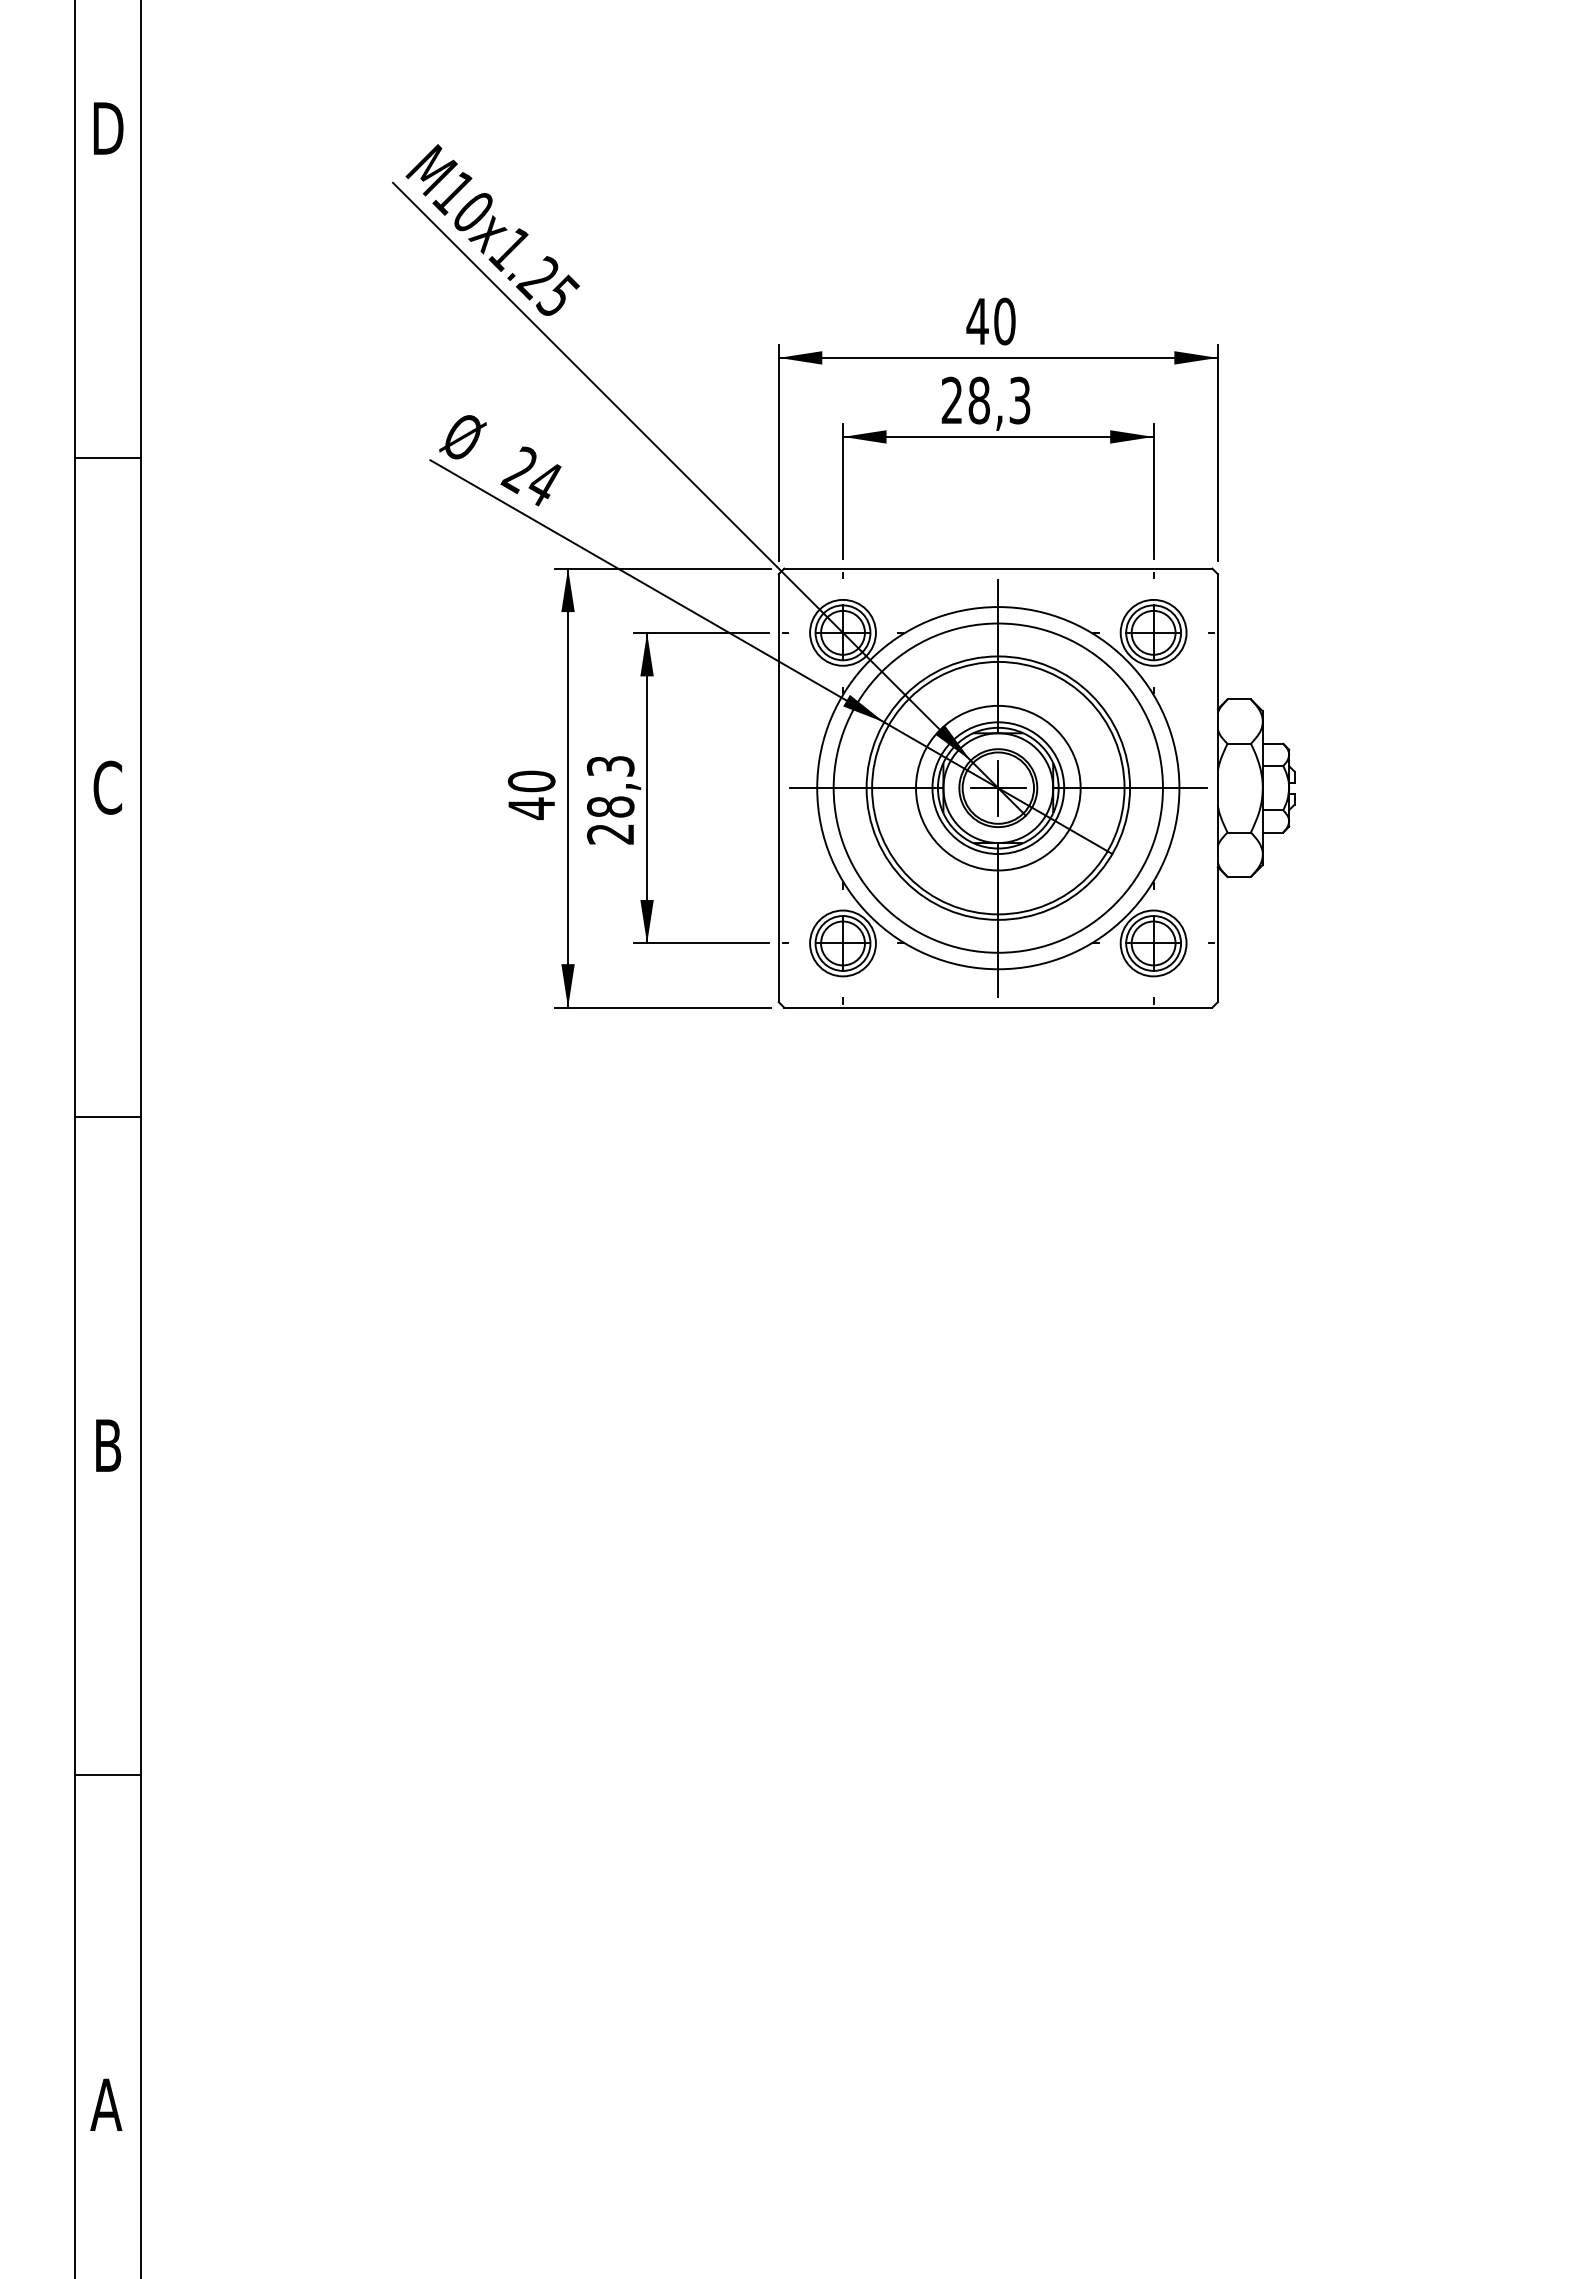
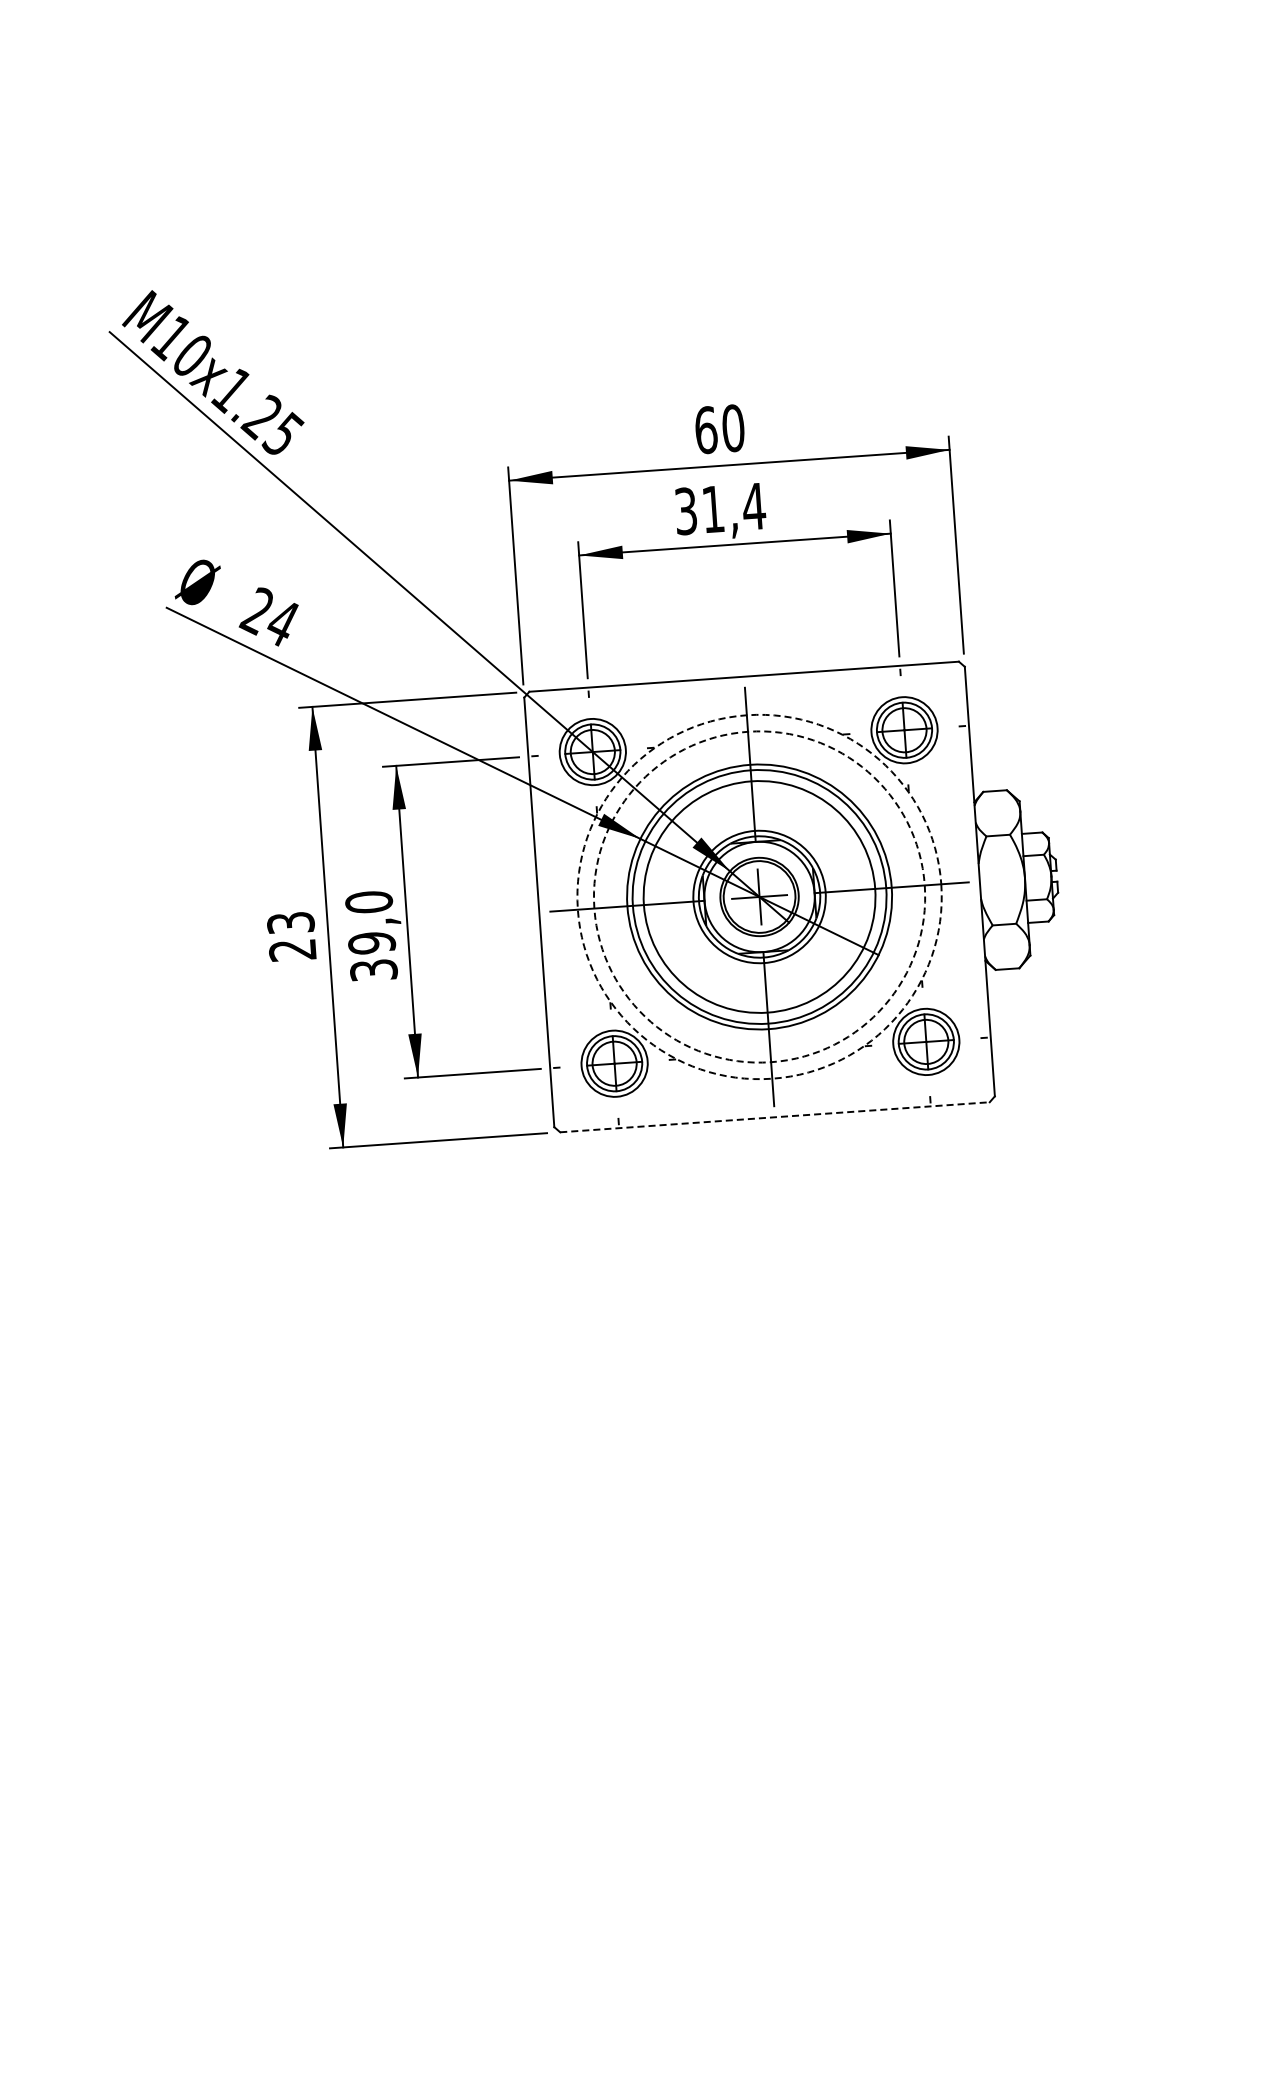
text: (977, 321) -> (705, 430), 40 -> 60
text: (986, 400) -> (720, 508), 28,3 -> 31,4
circle: (997, 787) -> (758, 896), solid -> dashed
circle: (998, 787) -> (759, 896), size x1.4
circle: (998, 788) -> (759, 897), solid -> dashed
text: (531, 795) -> (291, 937), 40 -> 23
text: (610, 799) -> (371, 935), 28,3 -> 39,0
line: (998, 1007) -> (775, 1117), solid -> dashed

